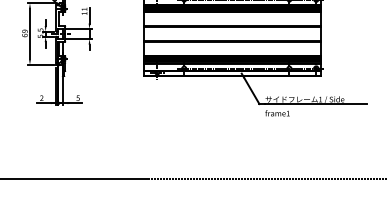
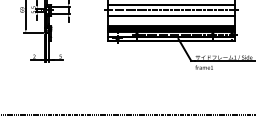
line: (232, 34) -> (171, 10), added

